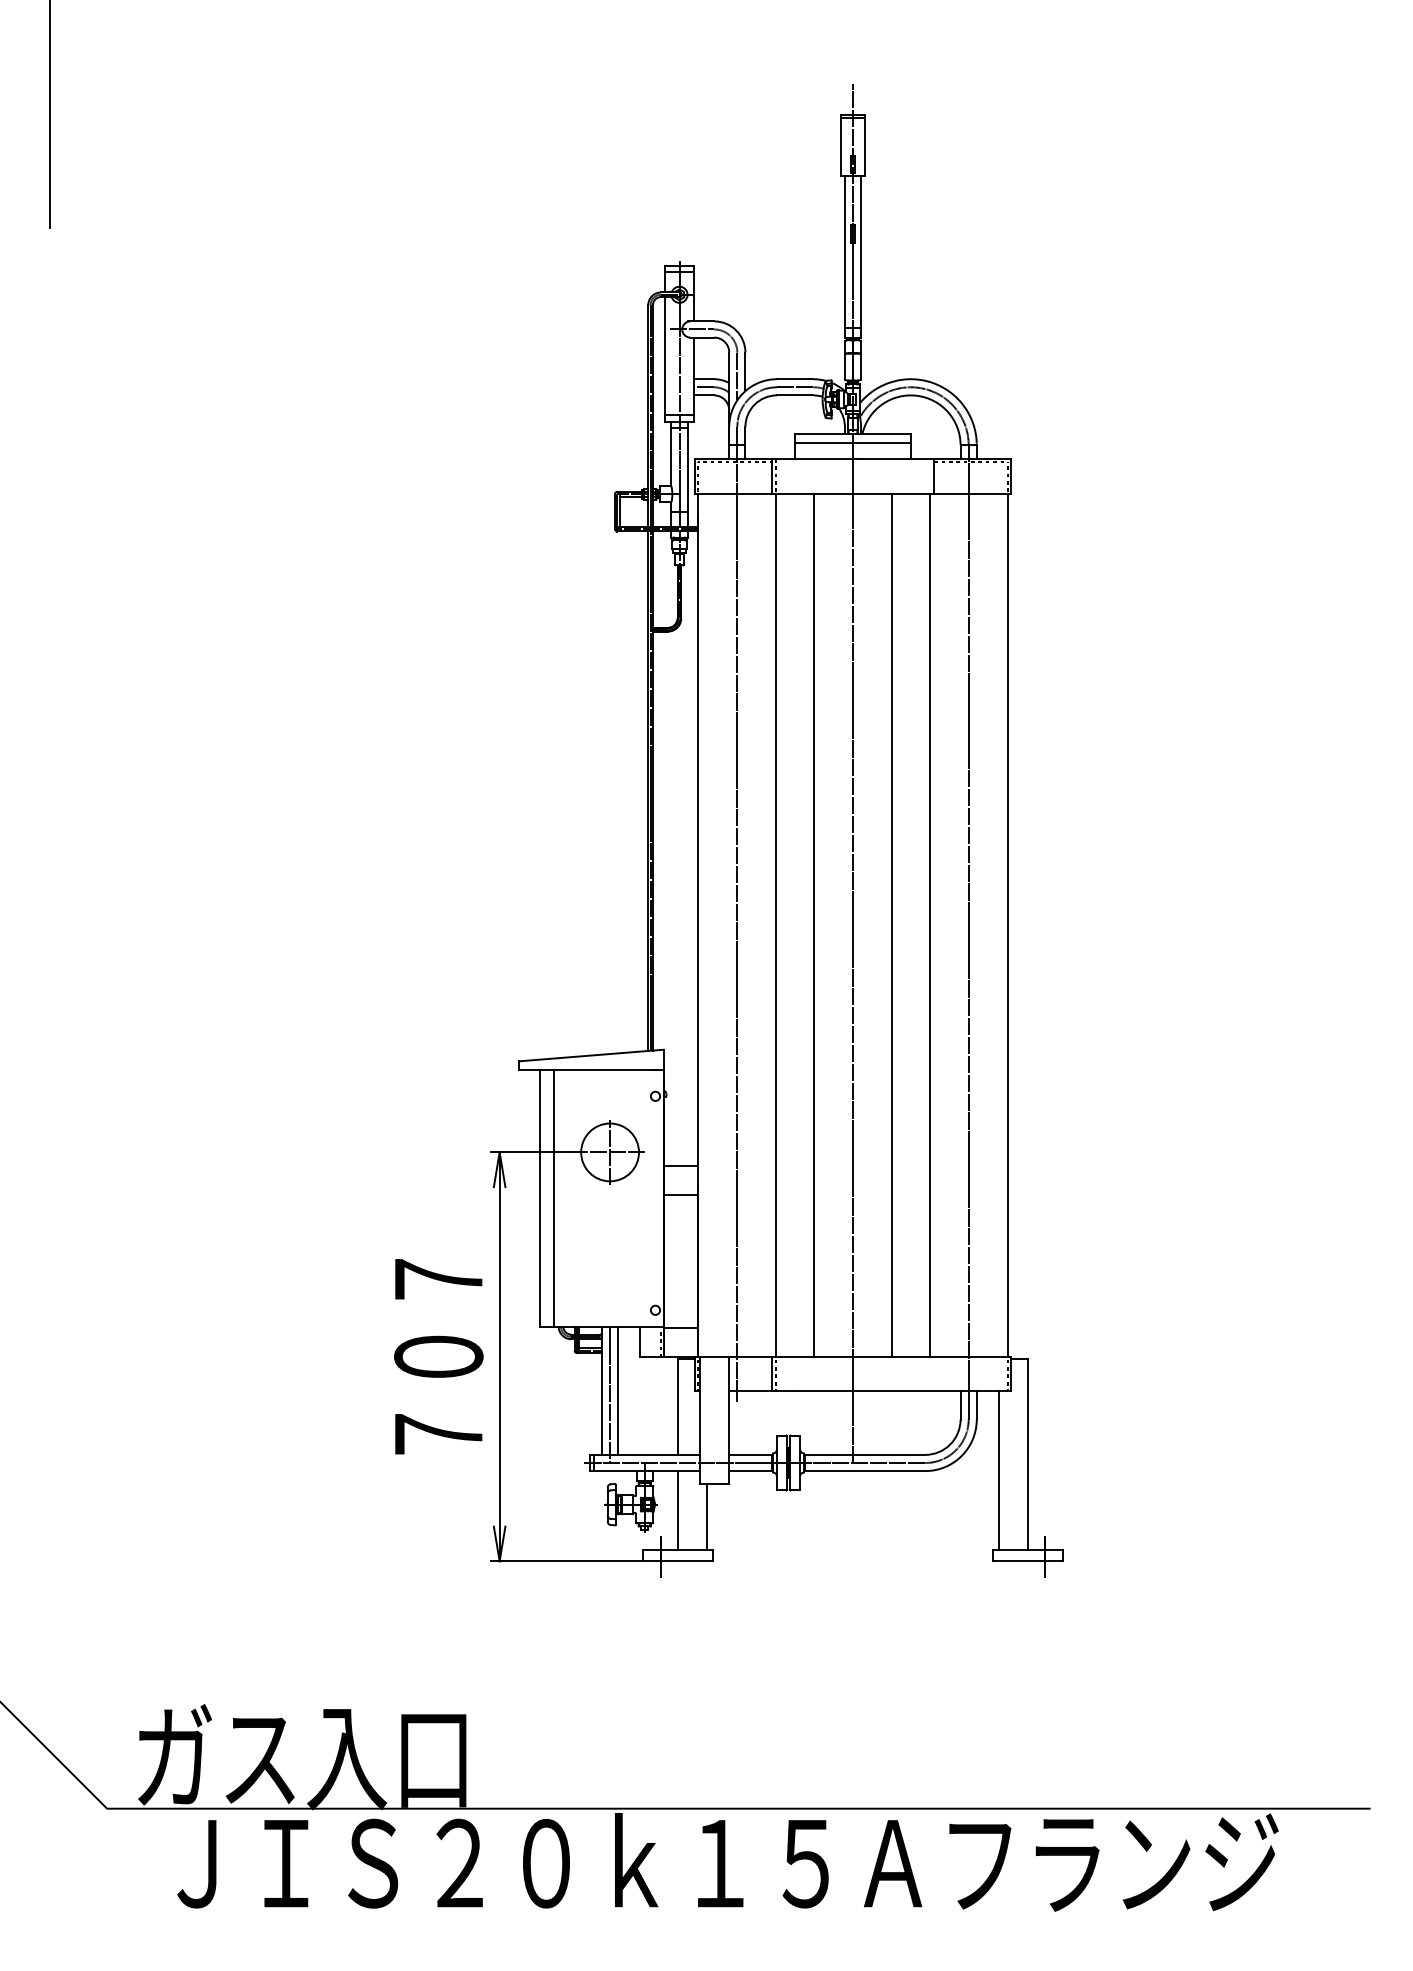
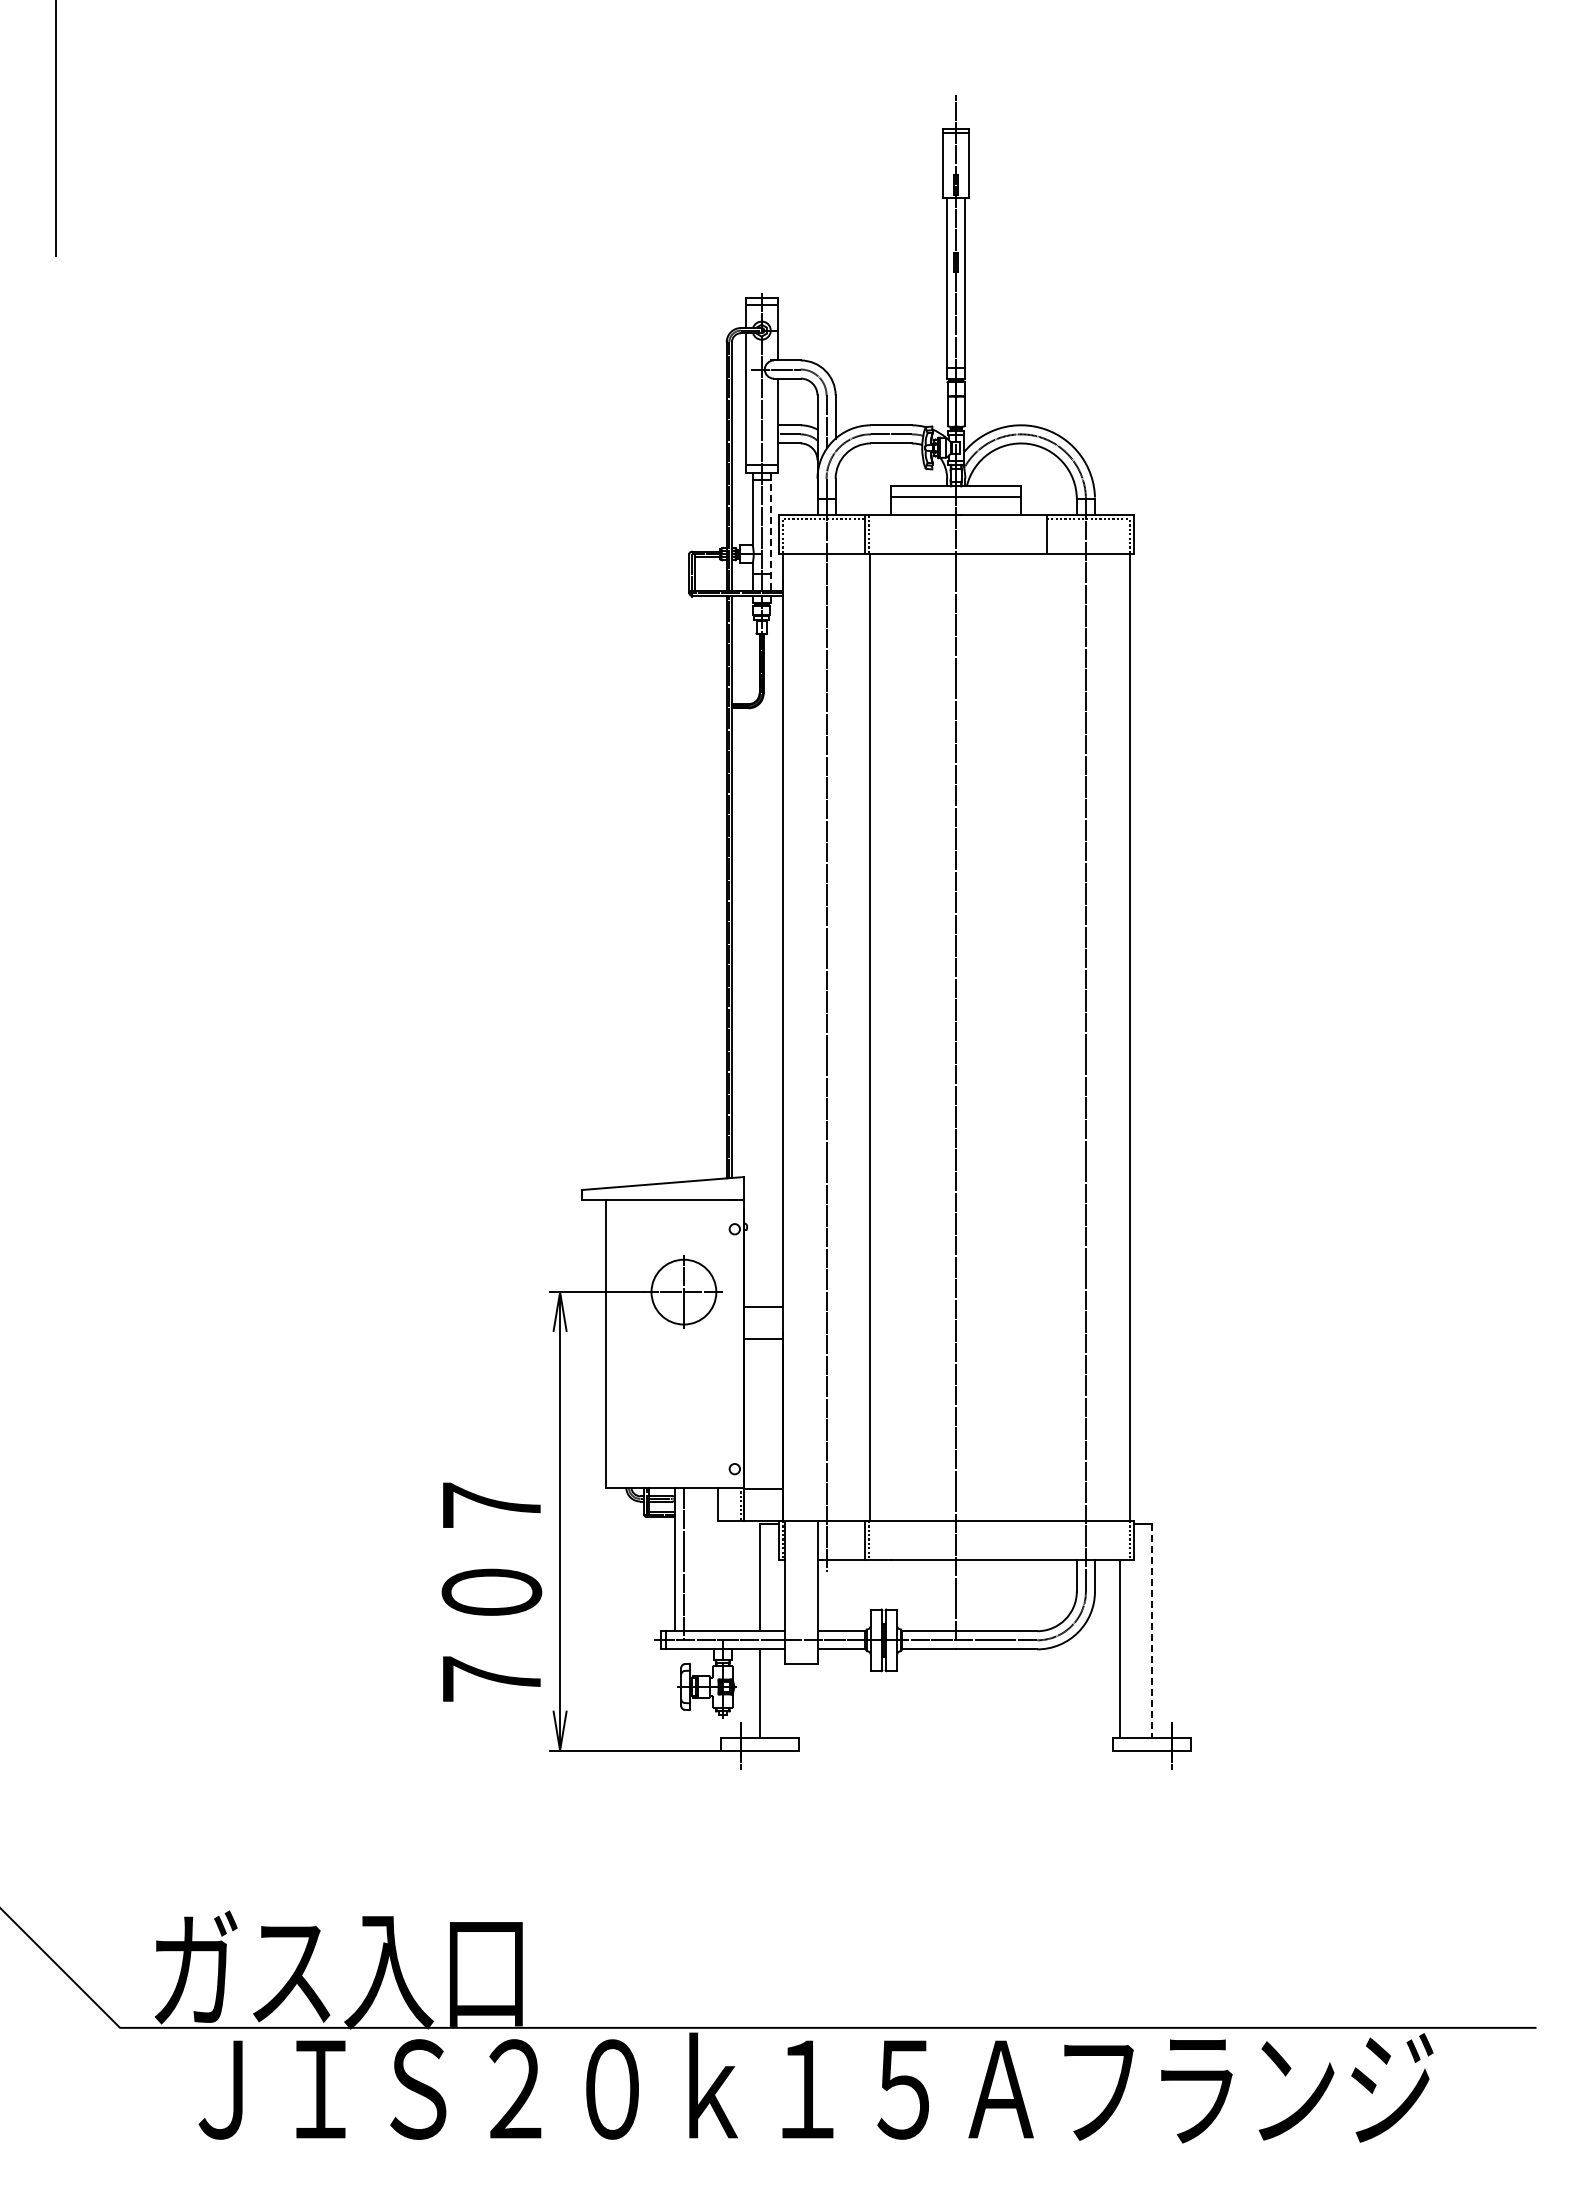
line: (687, 473) -> (770, 531), solid -> dashed
line: (813, 925) -> (912, 1037), removed
line: (892, 925) -> (1000, 1037), removed
line: (929, 925) -> (1042, 1037), removed
line: (553, 1198) -> (620, 1343), removed
text: (438, 1356) -> (491, 1591), moved
line: (618, 1390) -> (693, 1559), removed
line: (1028, 1454) -> (1152, 1630), solid -> dashed
line: (706, 1516) -> (792, 1700), removed

